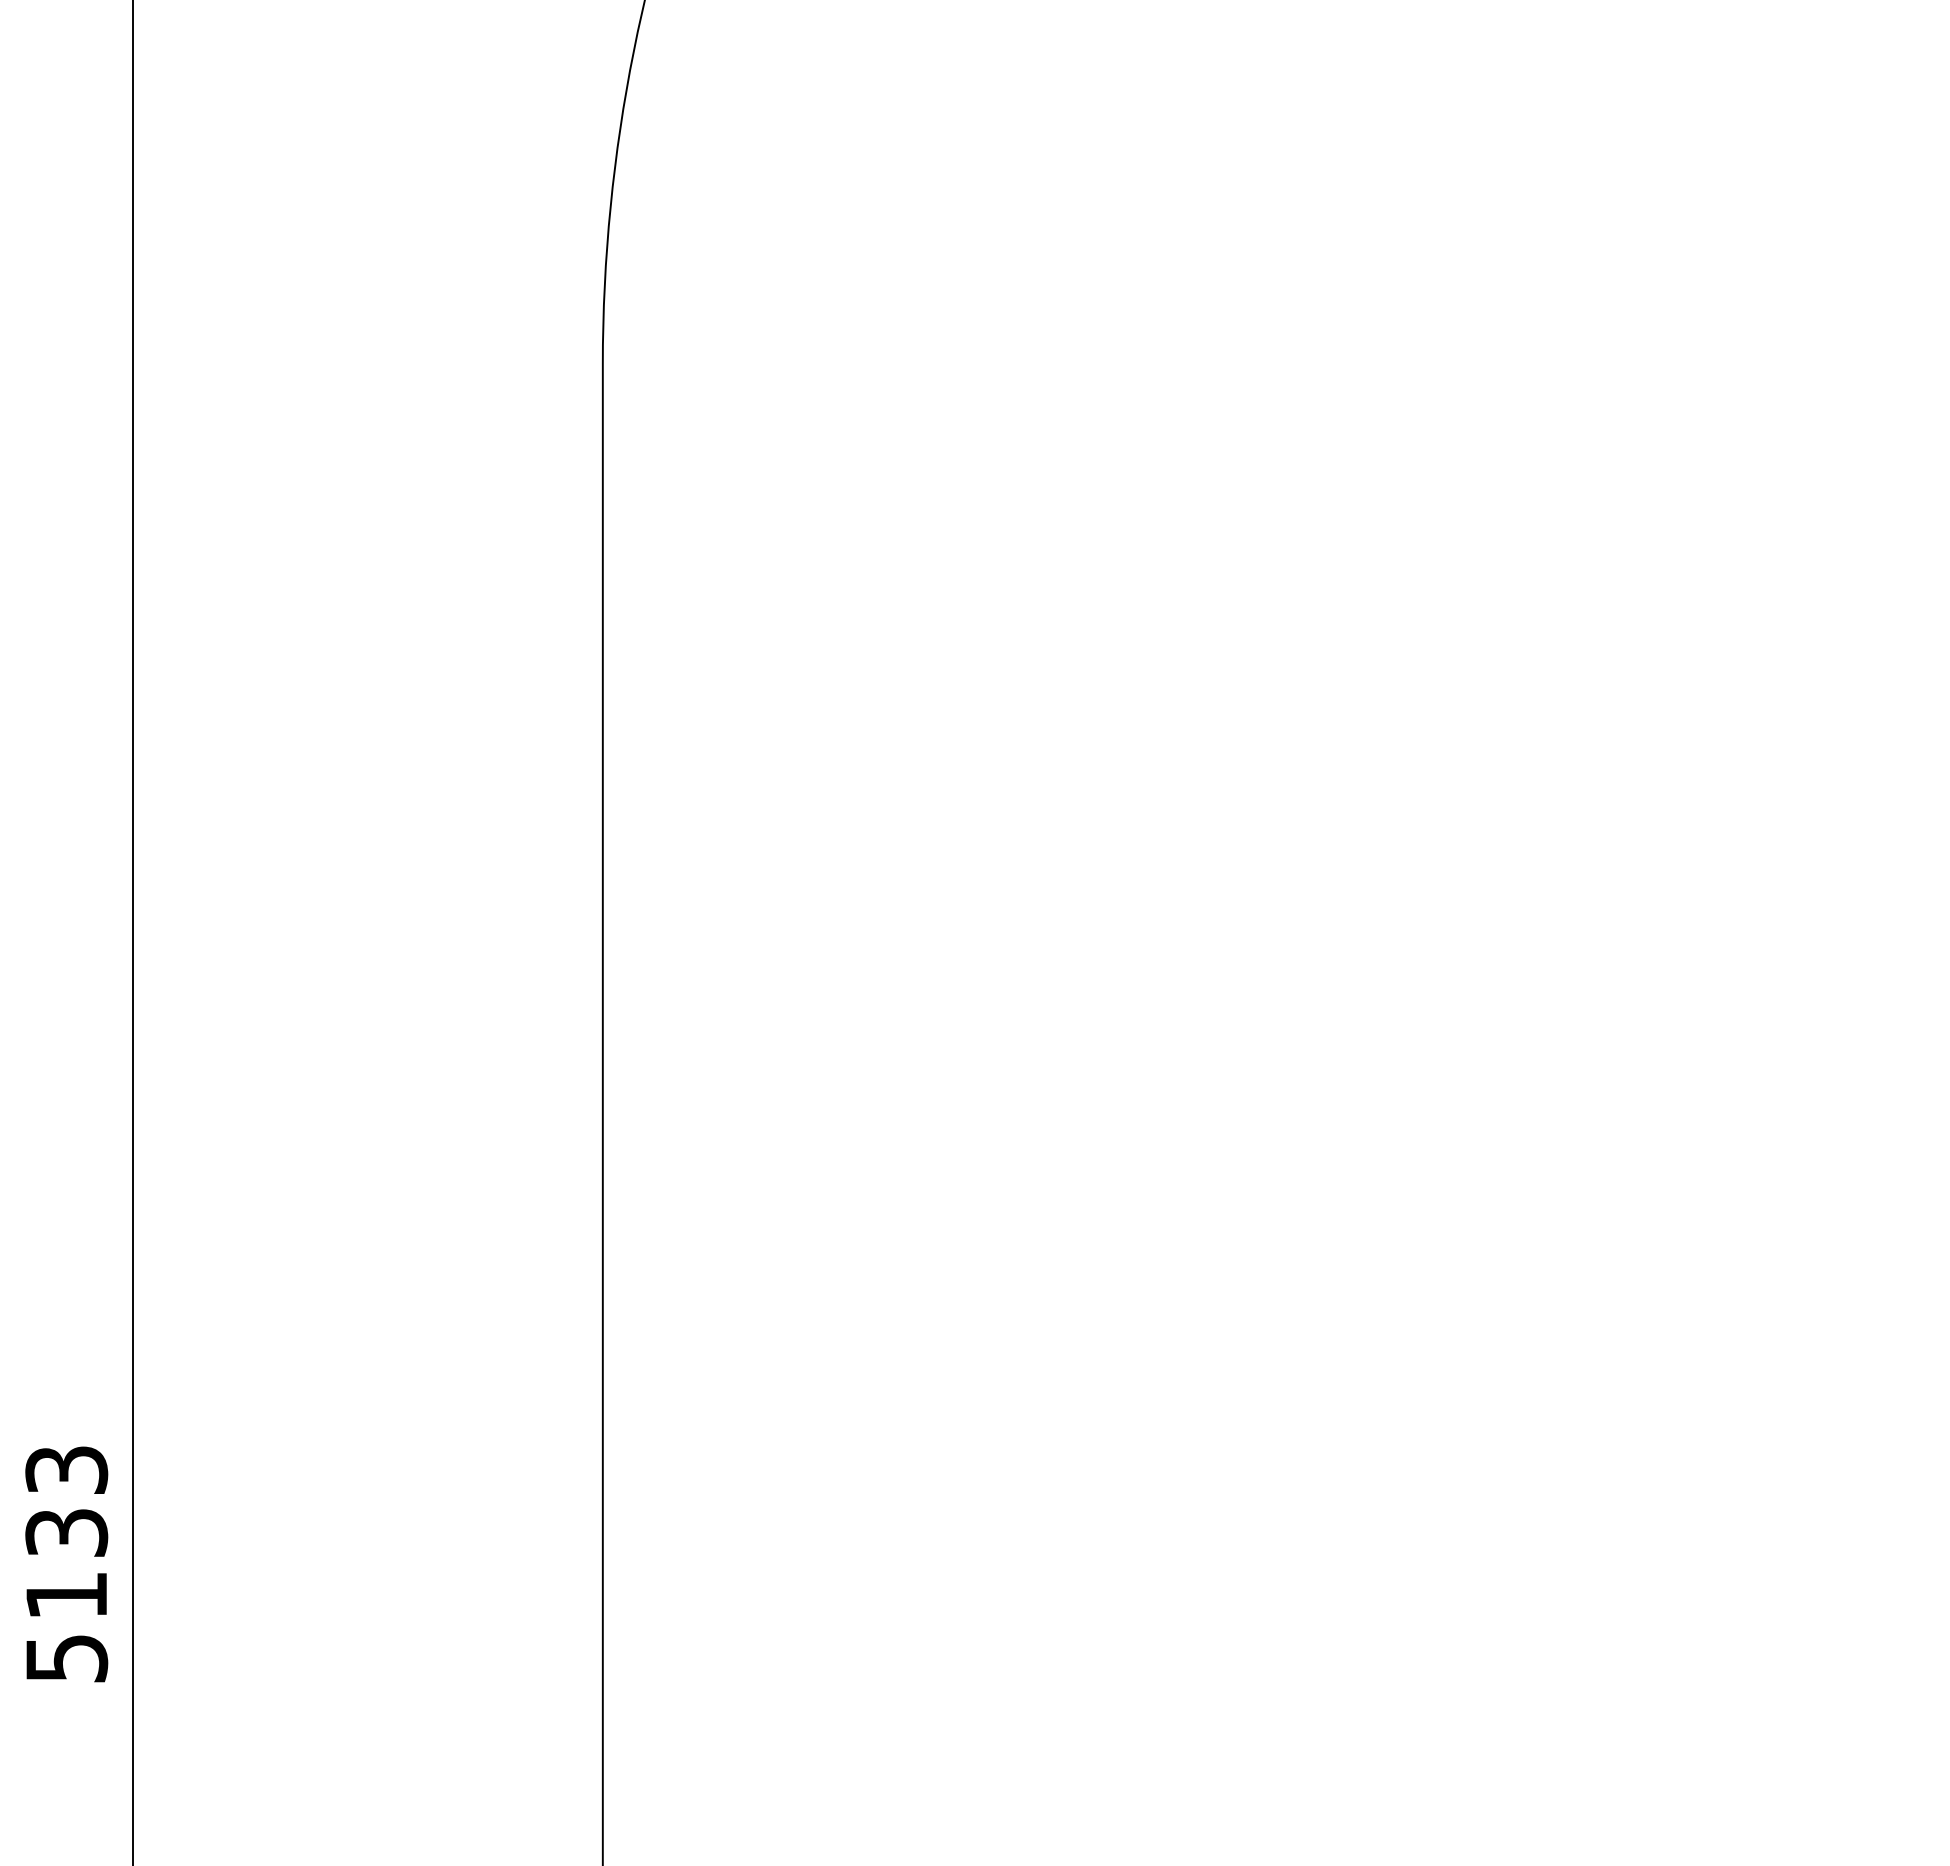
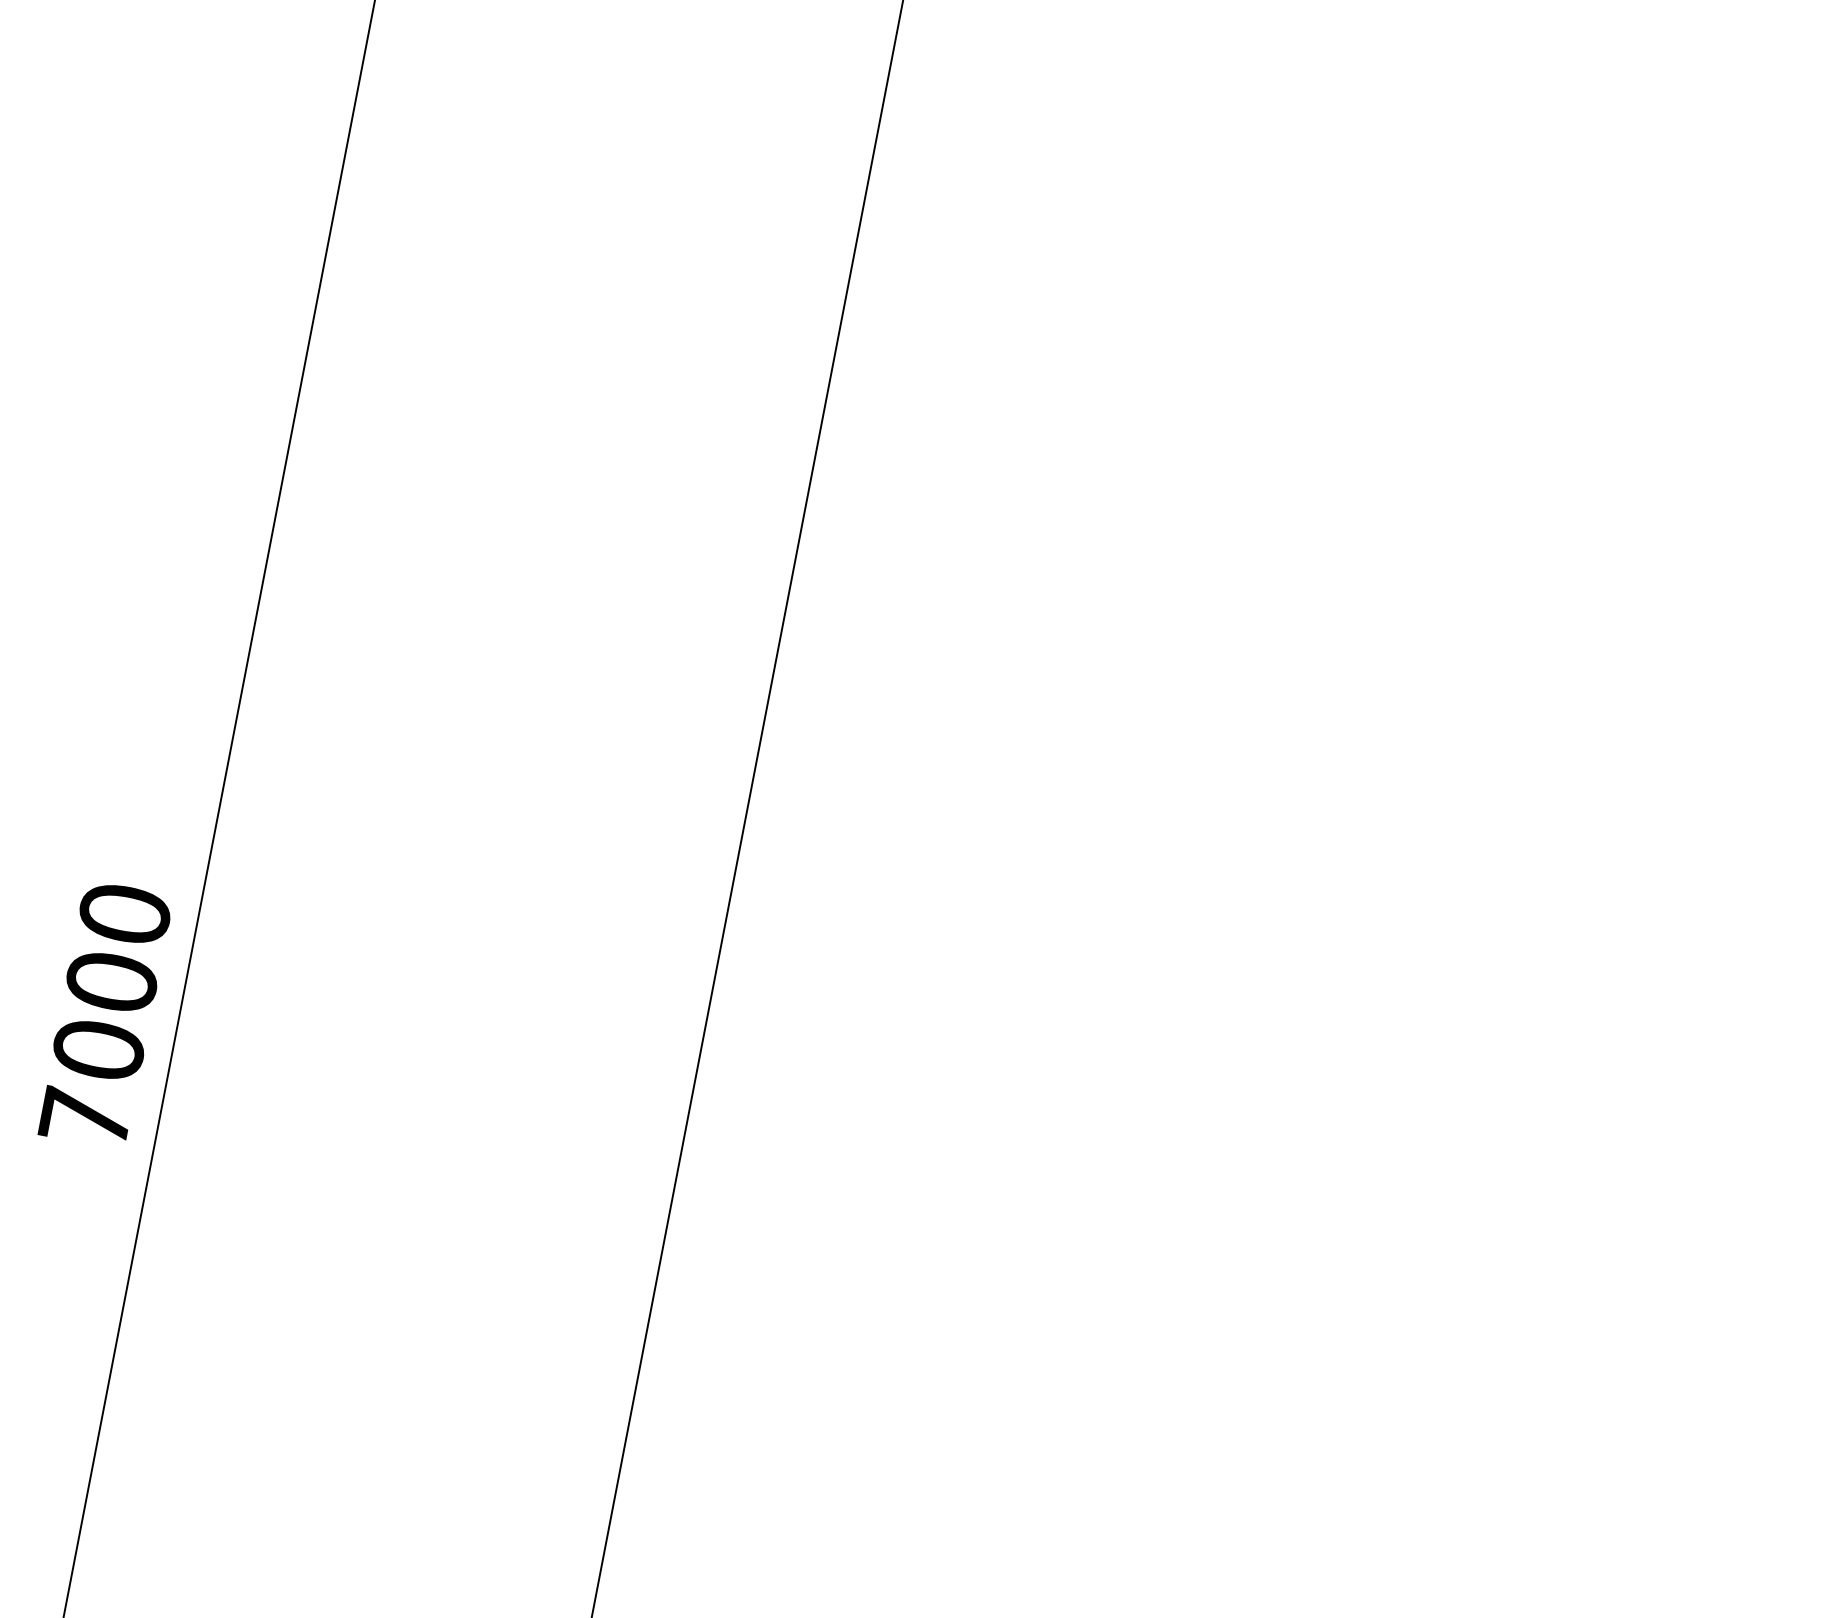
text: (66, 1563) -> (105, 1015), 5133 -> 7000

